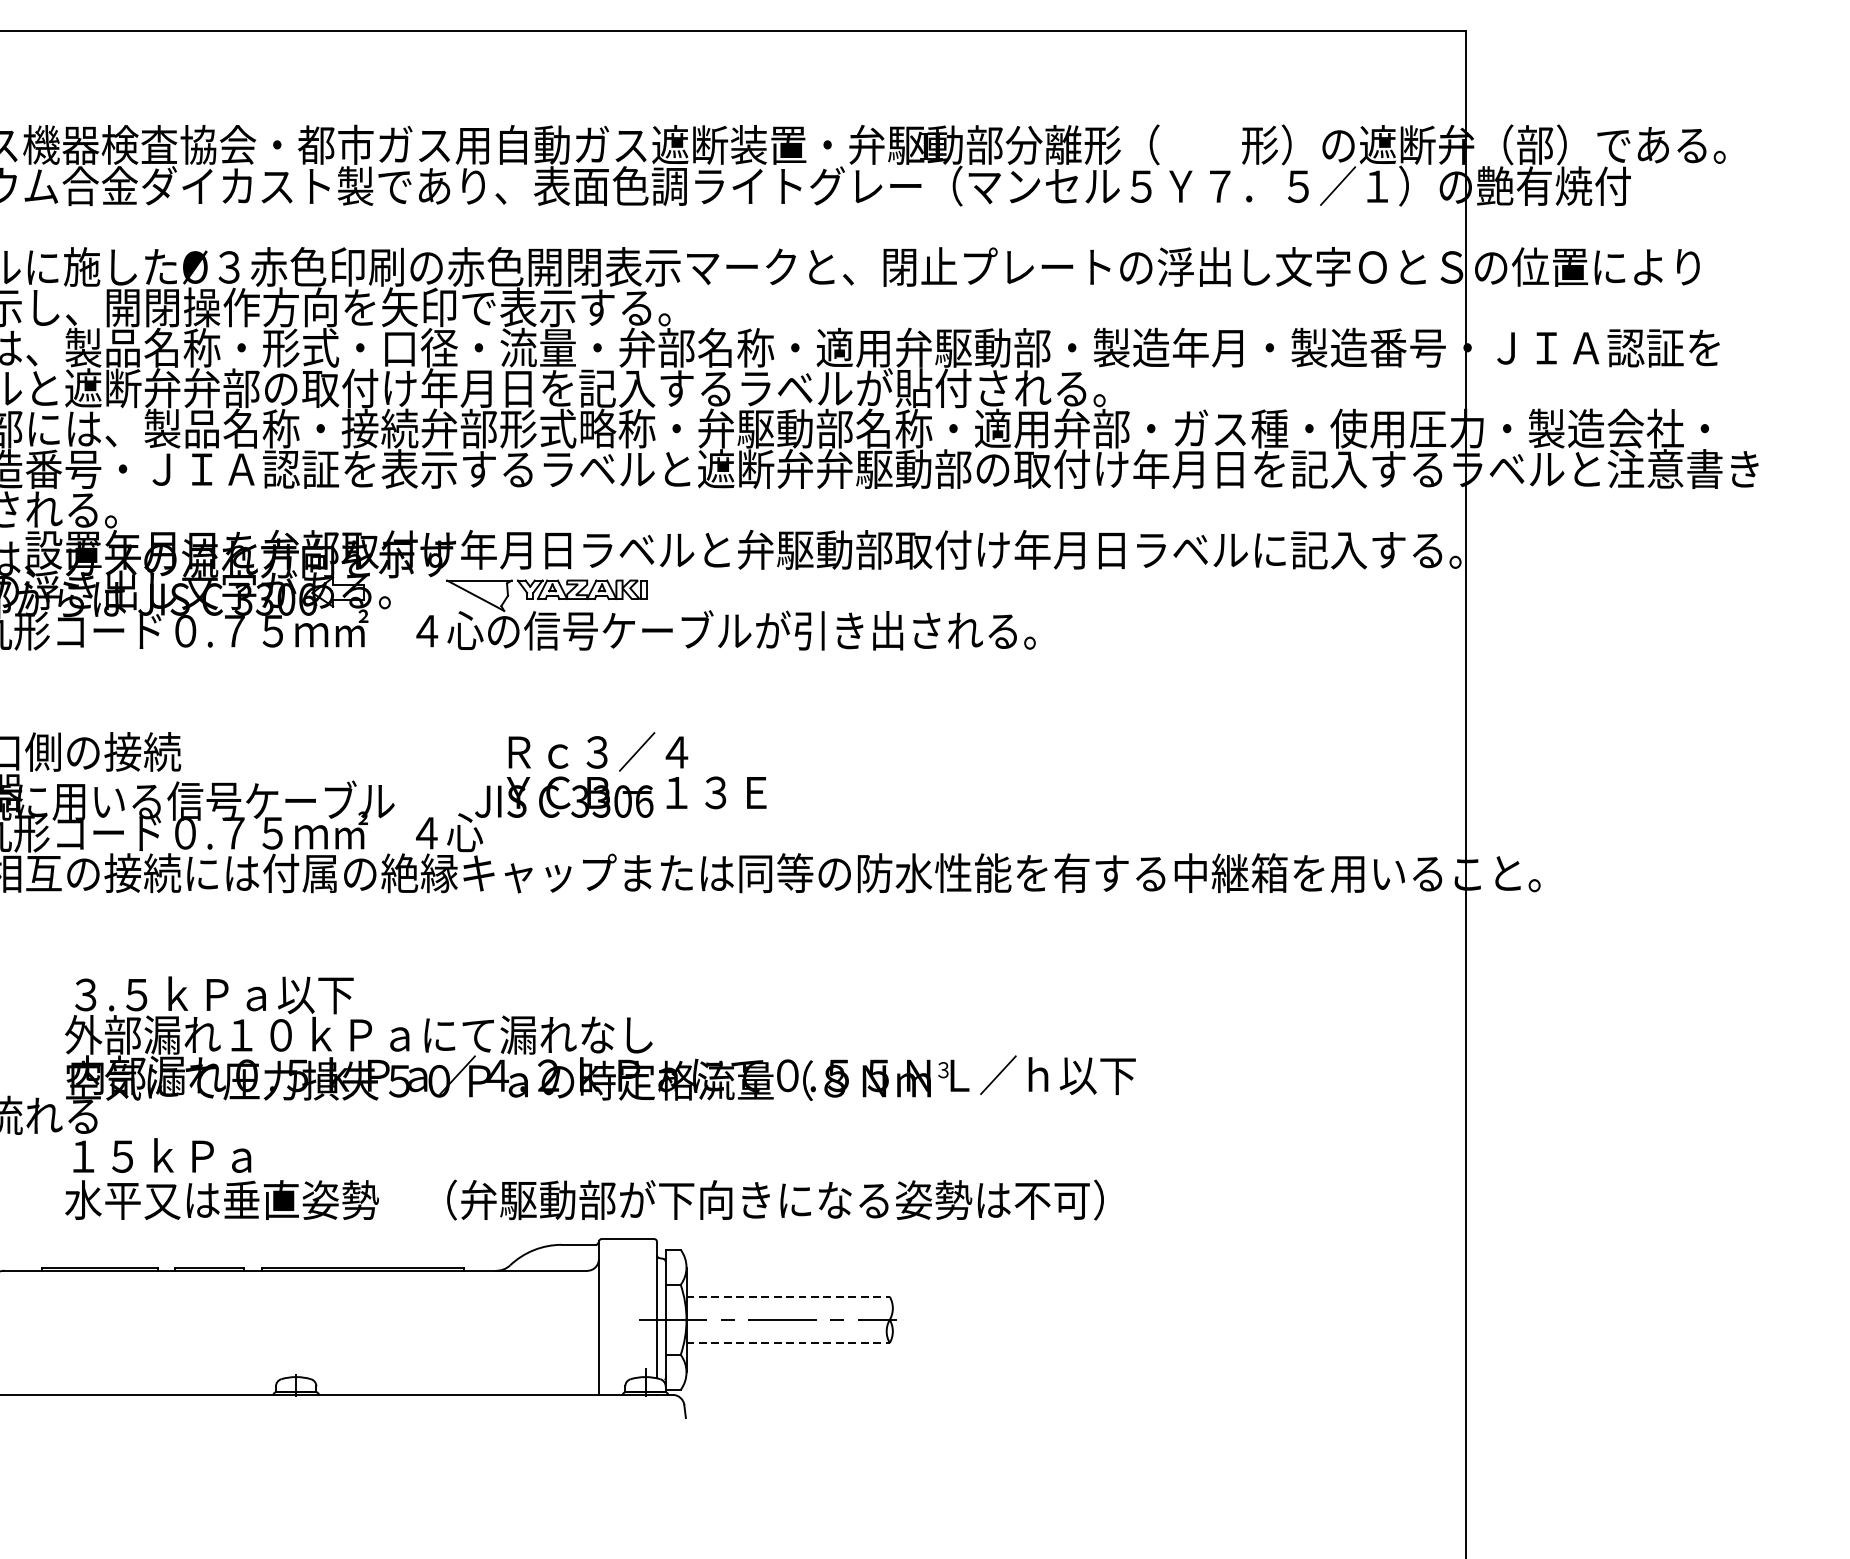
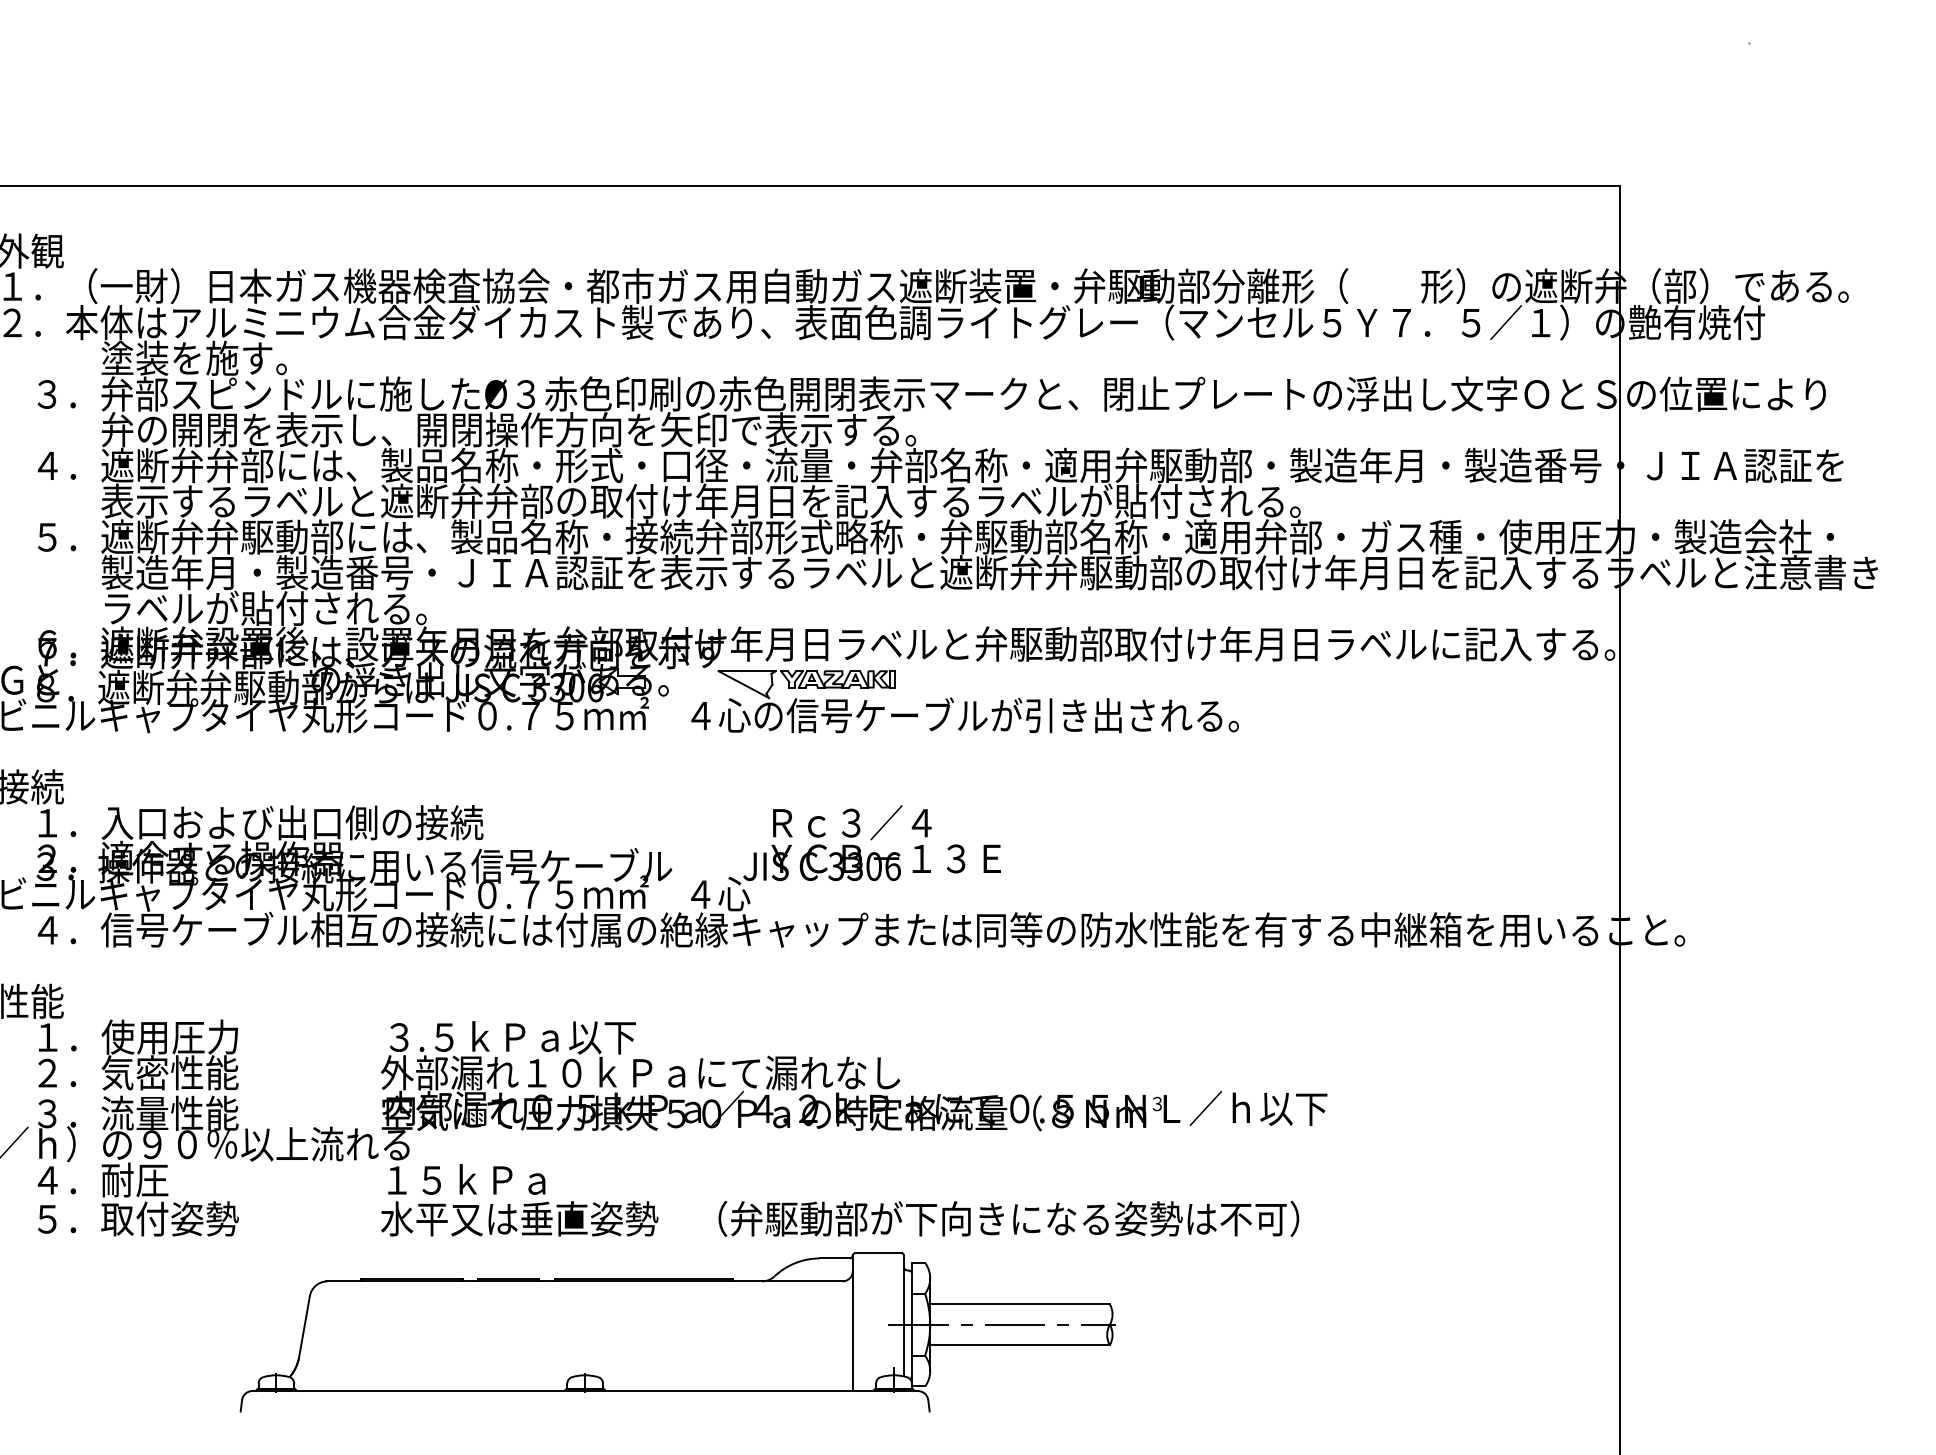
line: (788, 1296) -> (1020, 1304), dashed -> solid
line: (788, 1343) -> (1020, 1345), dashed -> solid

